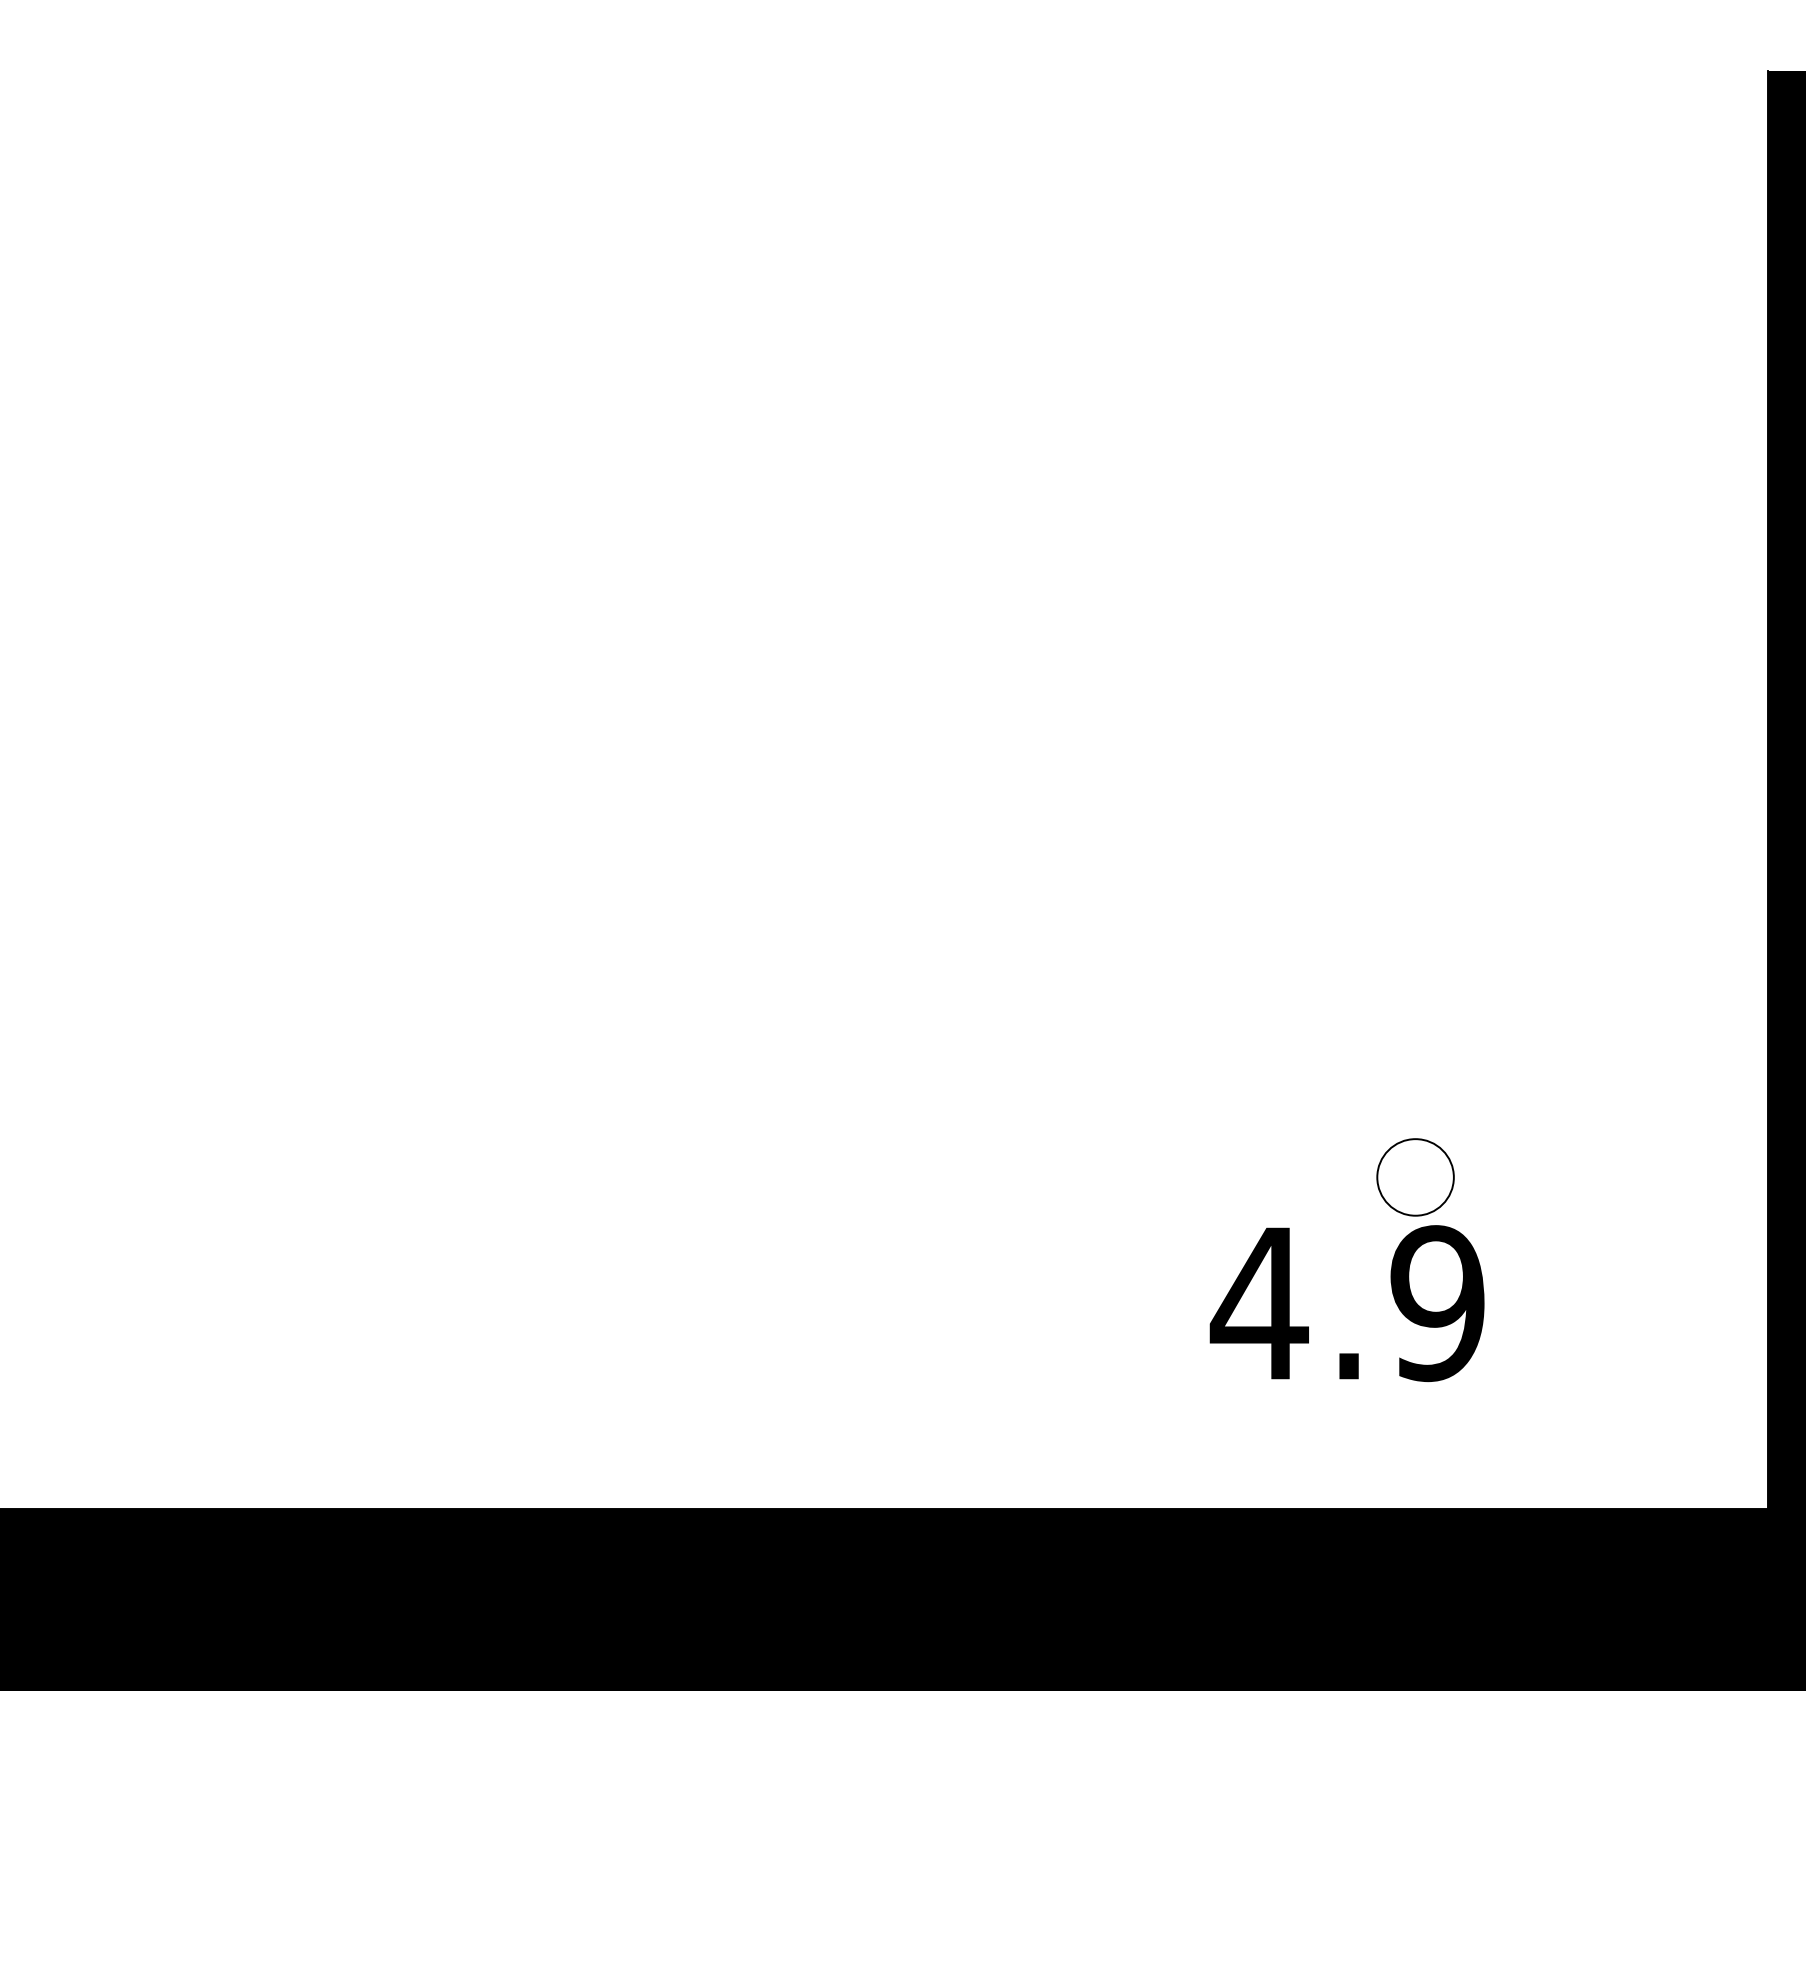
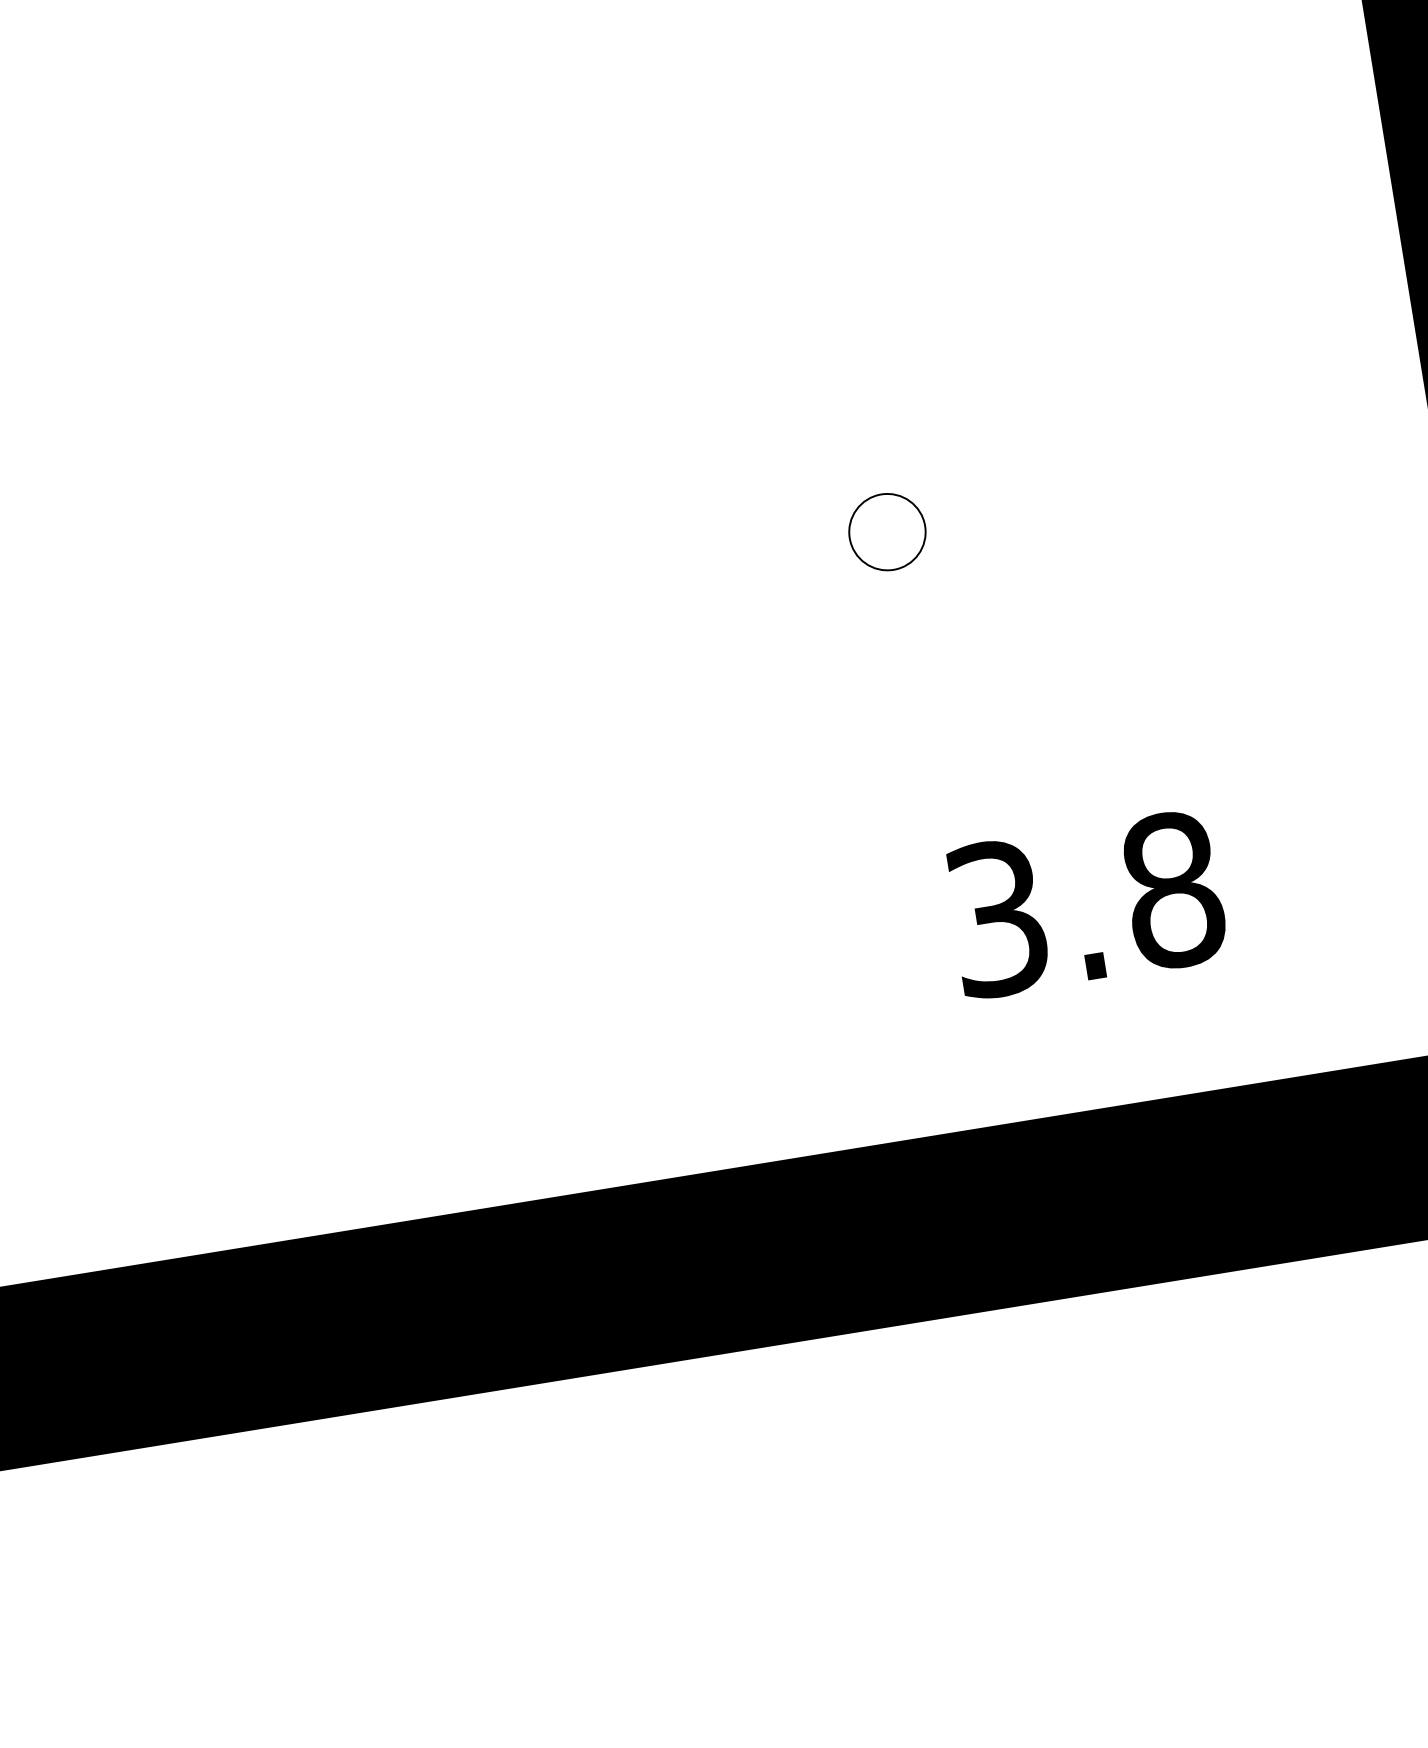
circle: (1415, 1177) -> (887, 532), moved
text: (1346, 1303) -> (1083, 904), 4.9 -> 3.8

